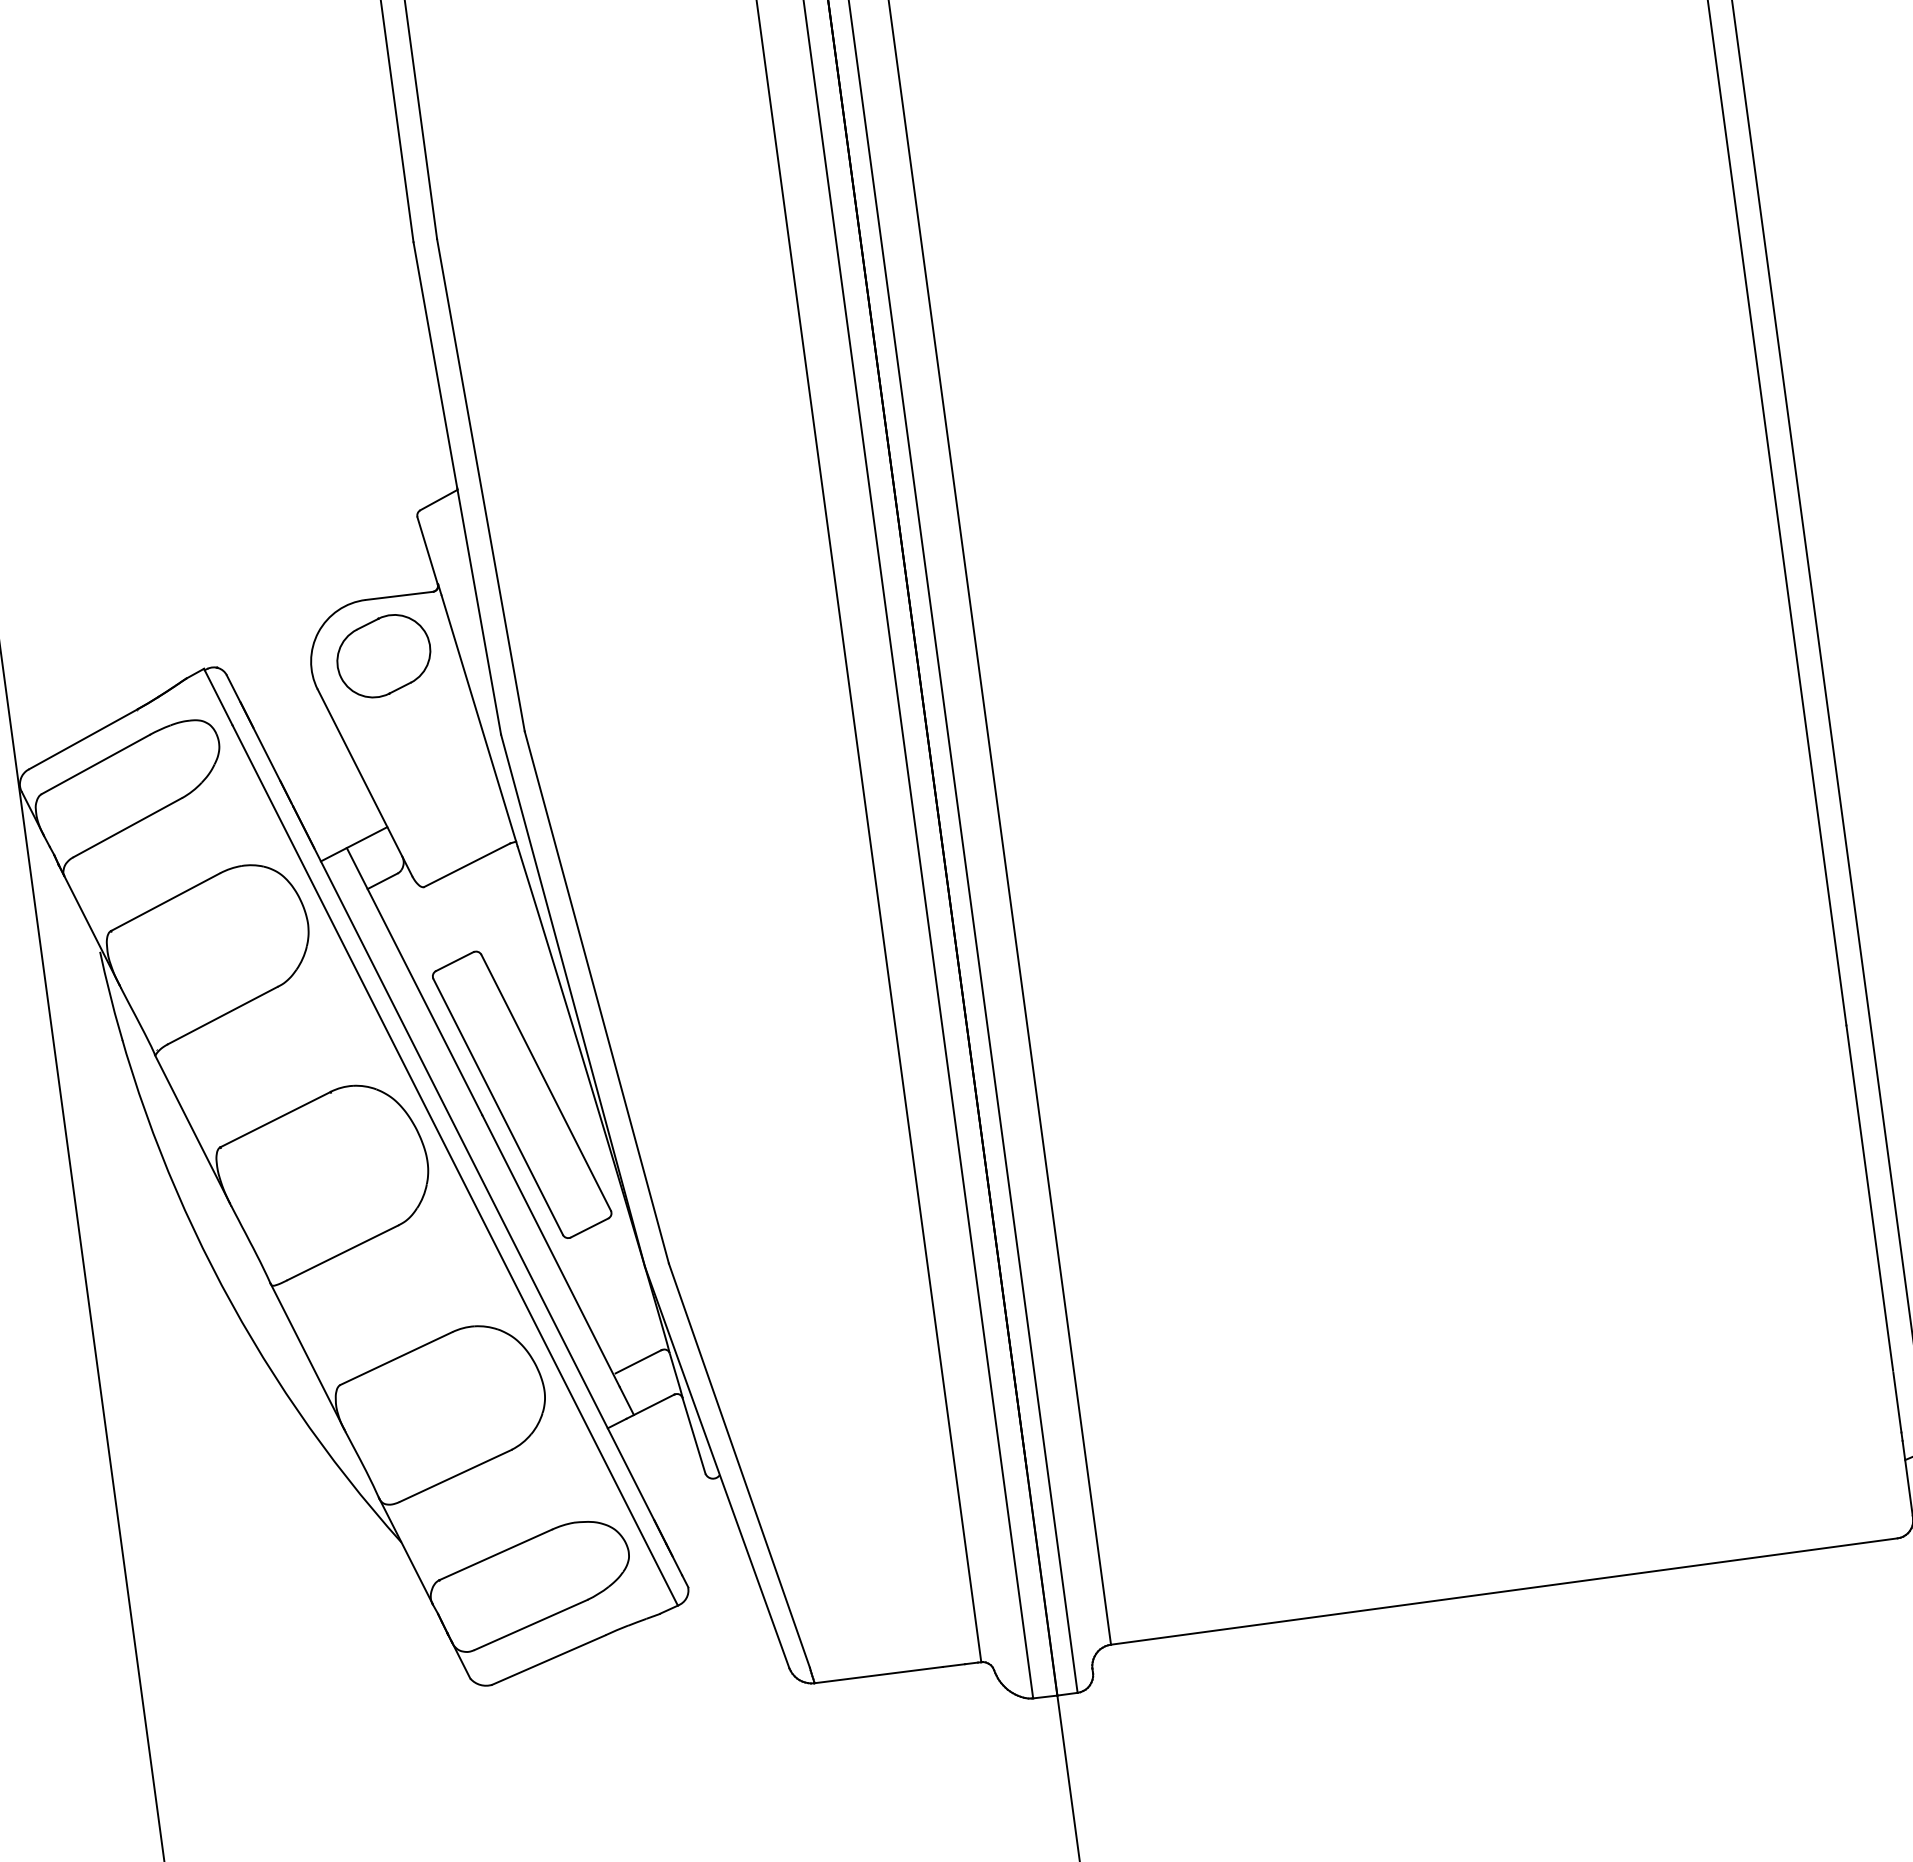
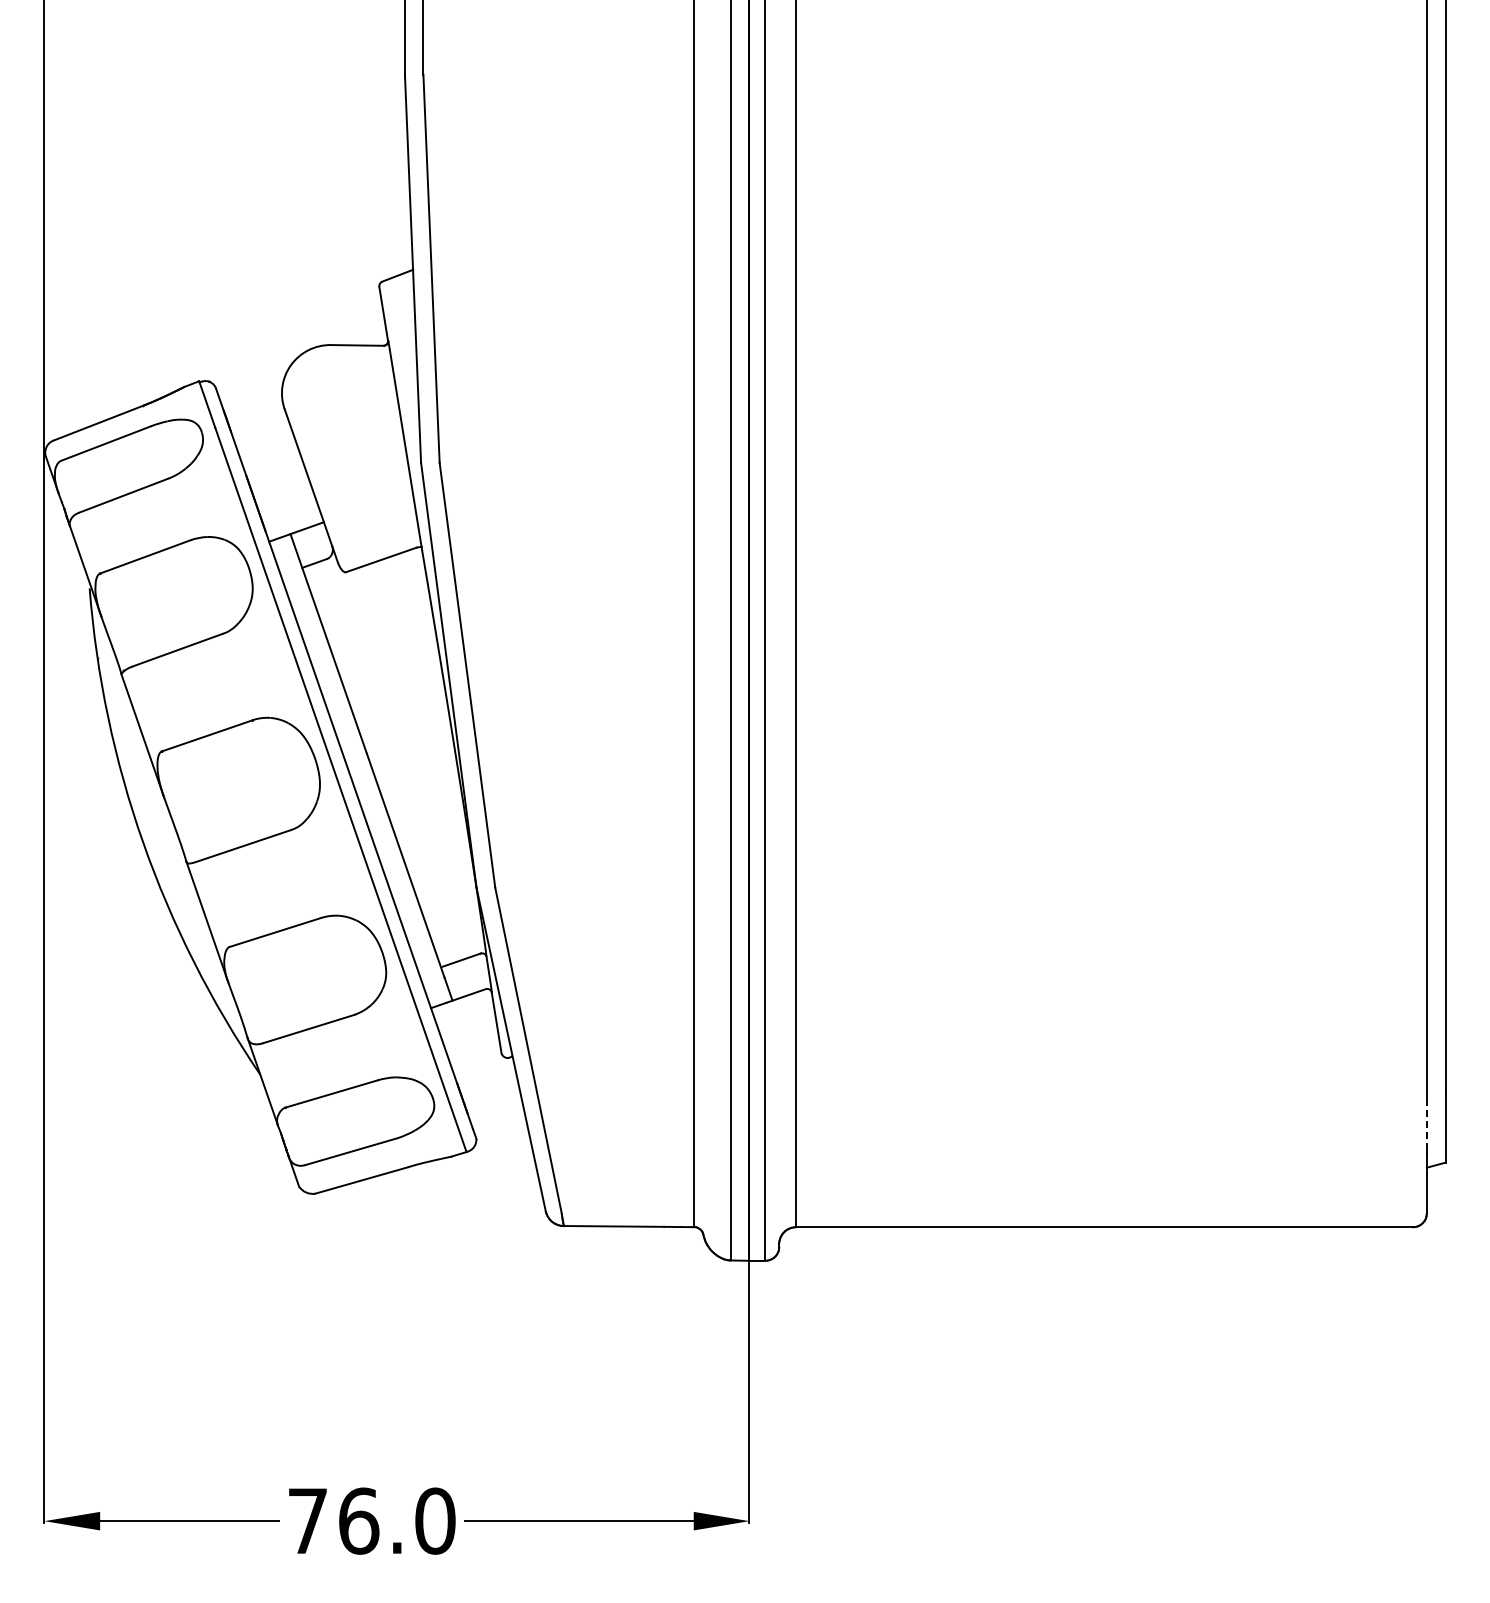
part: (383, 656) -> (338, 390), removed
part: (521, 1094) -> (399, 742), removed
line: (1897, 1403) -> (1426, 1123), solid -> dashed

